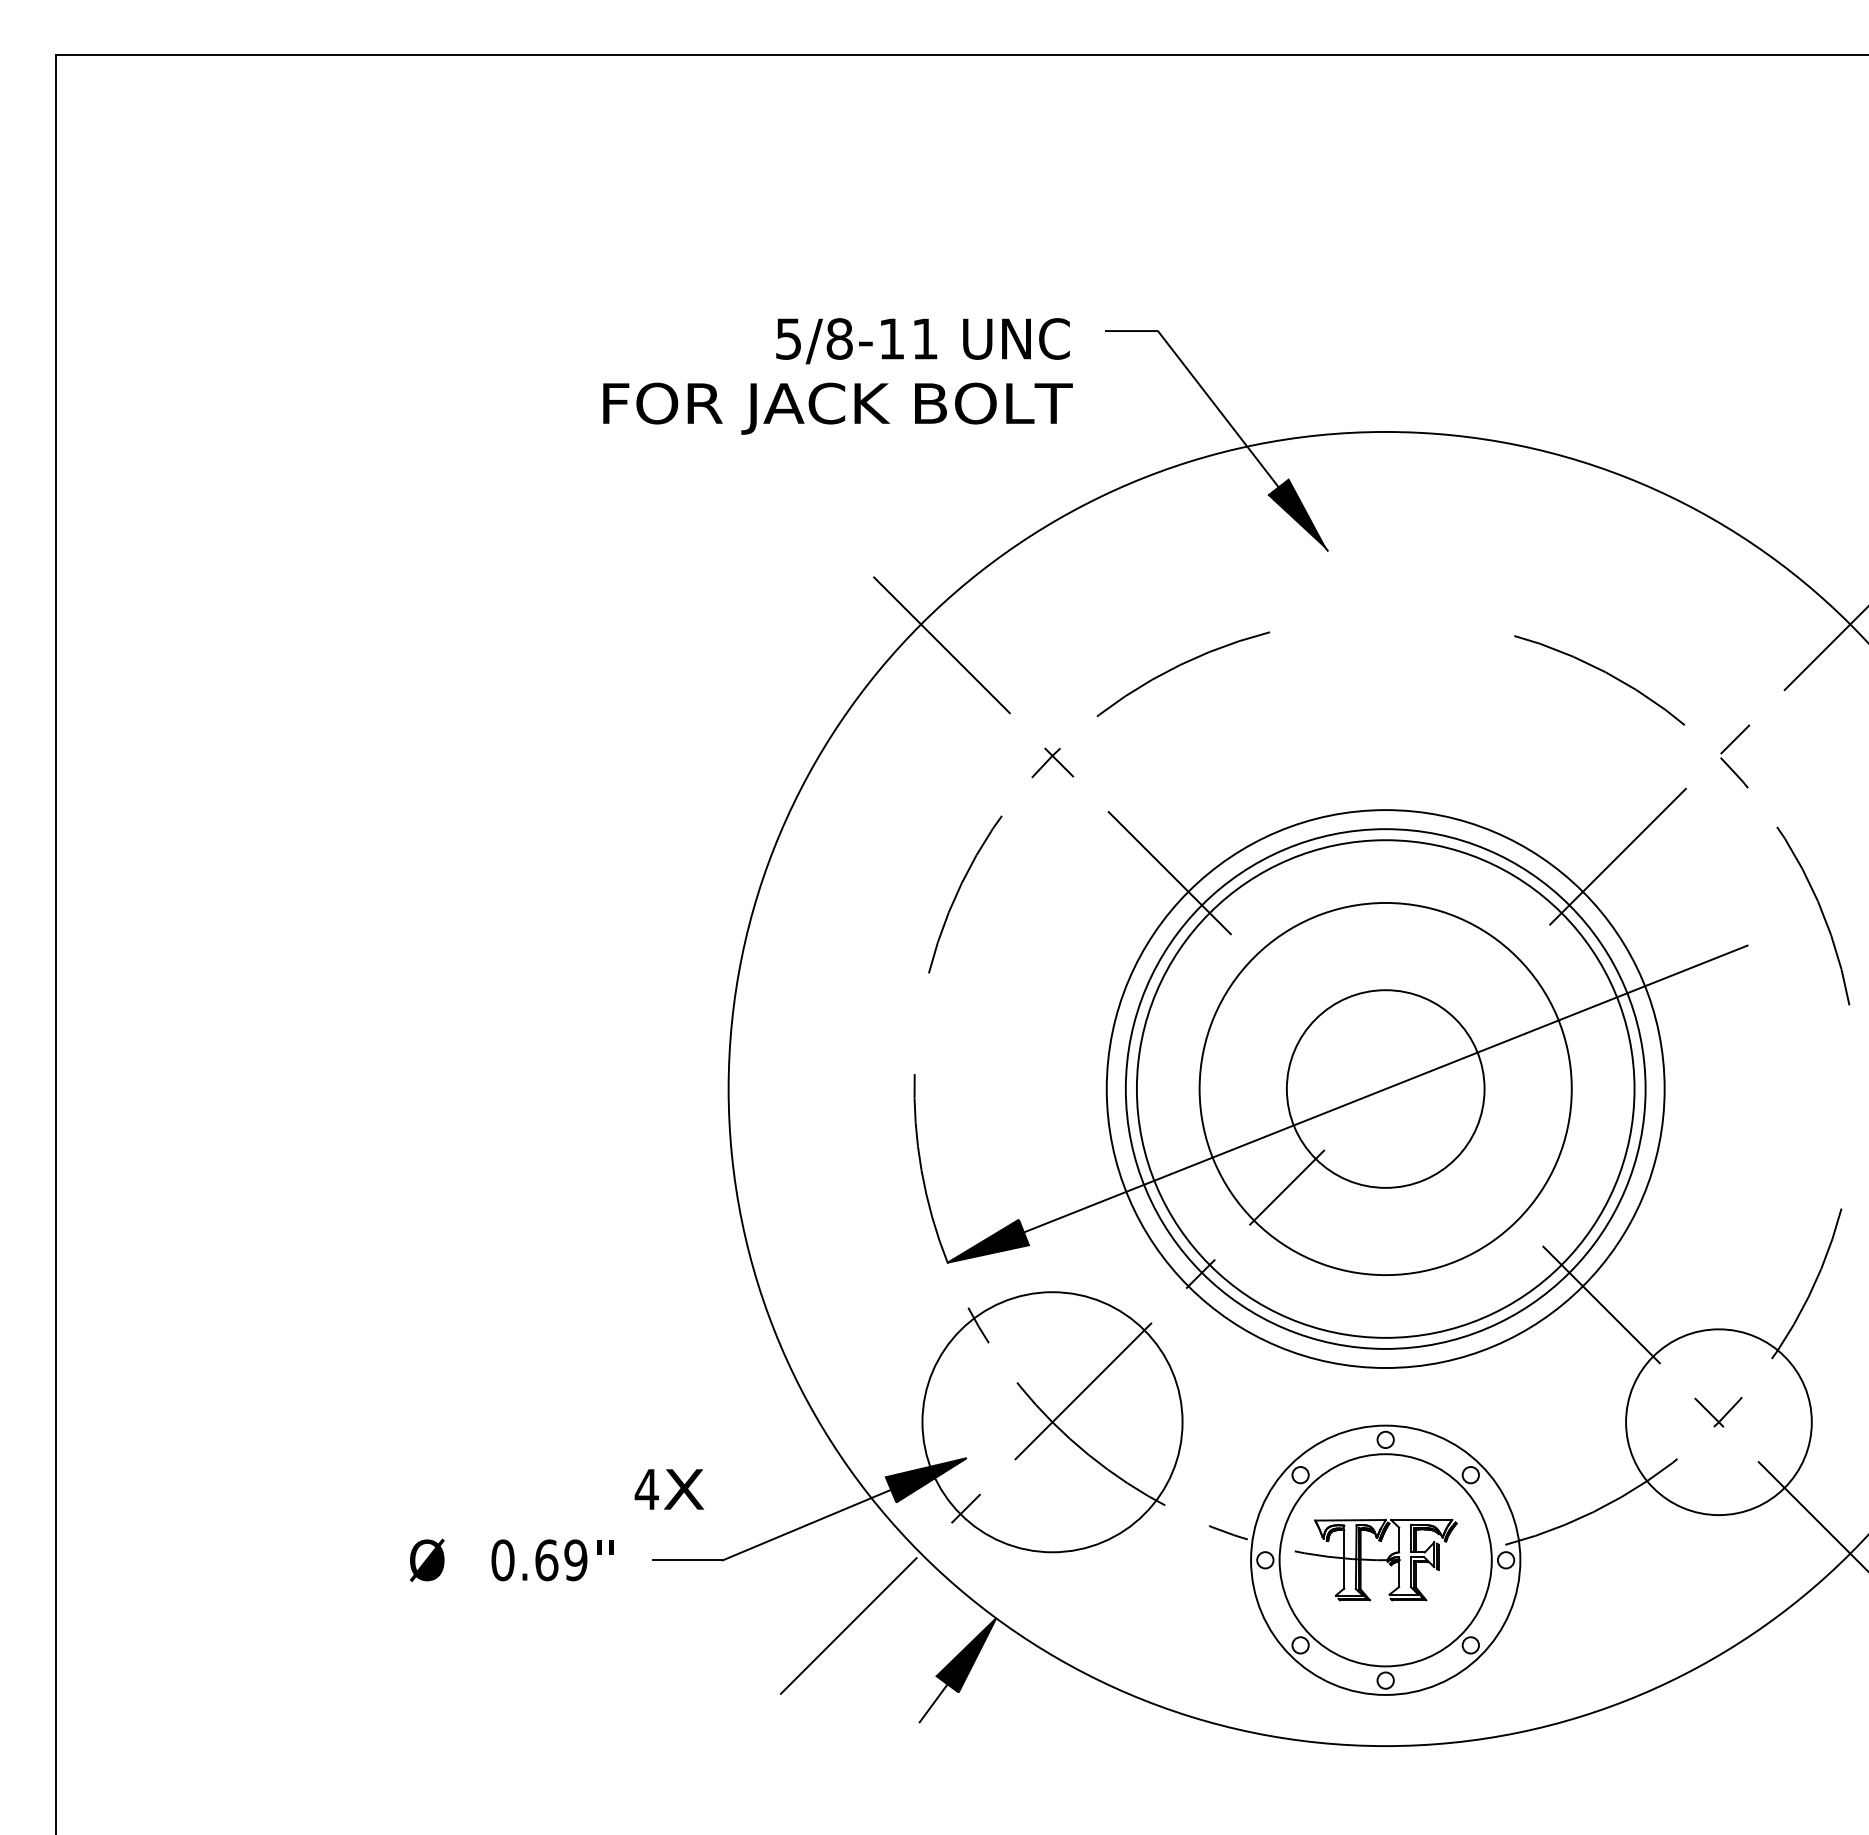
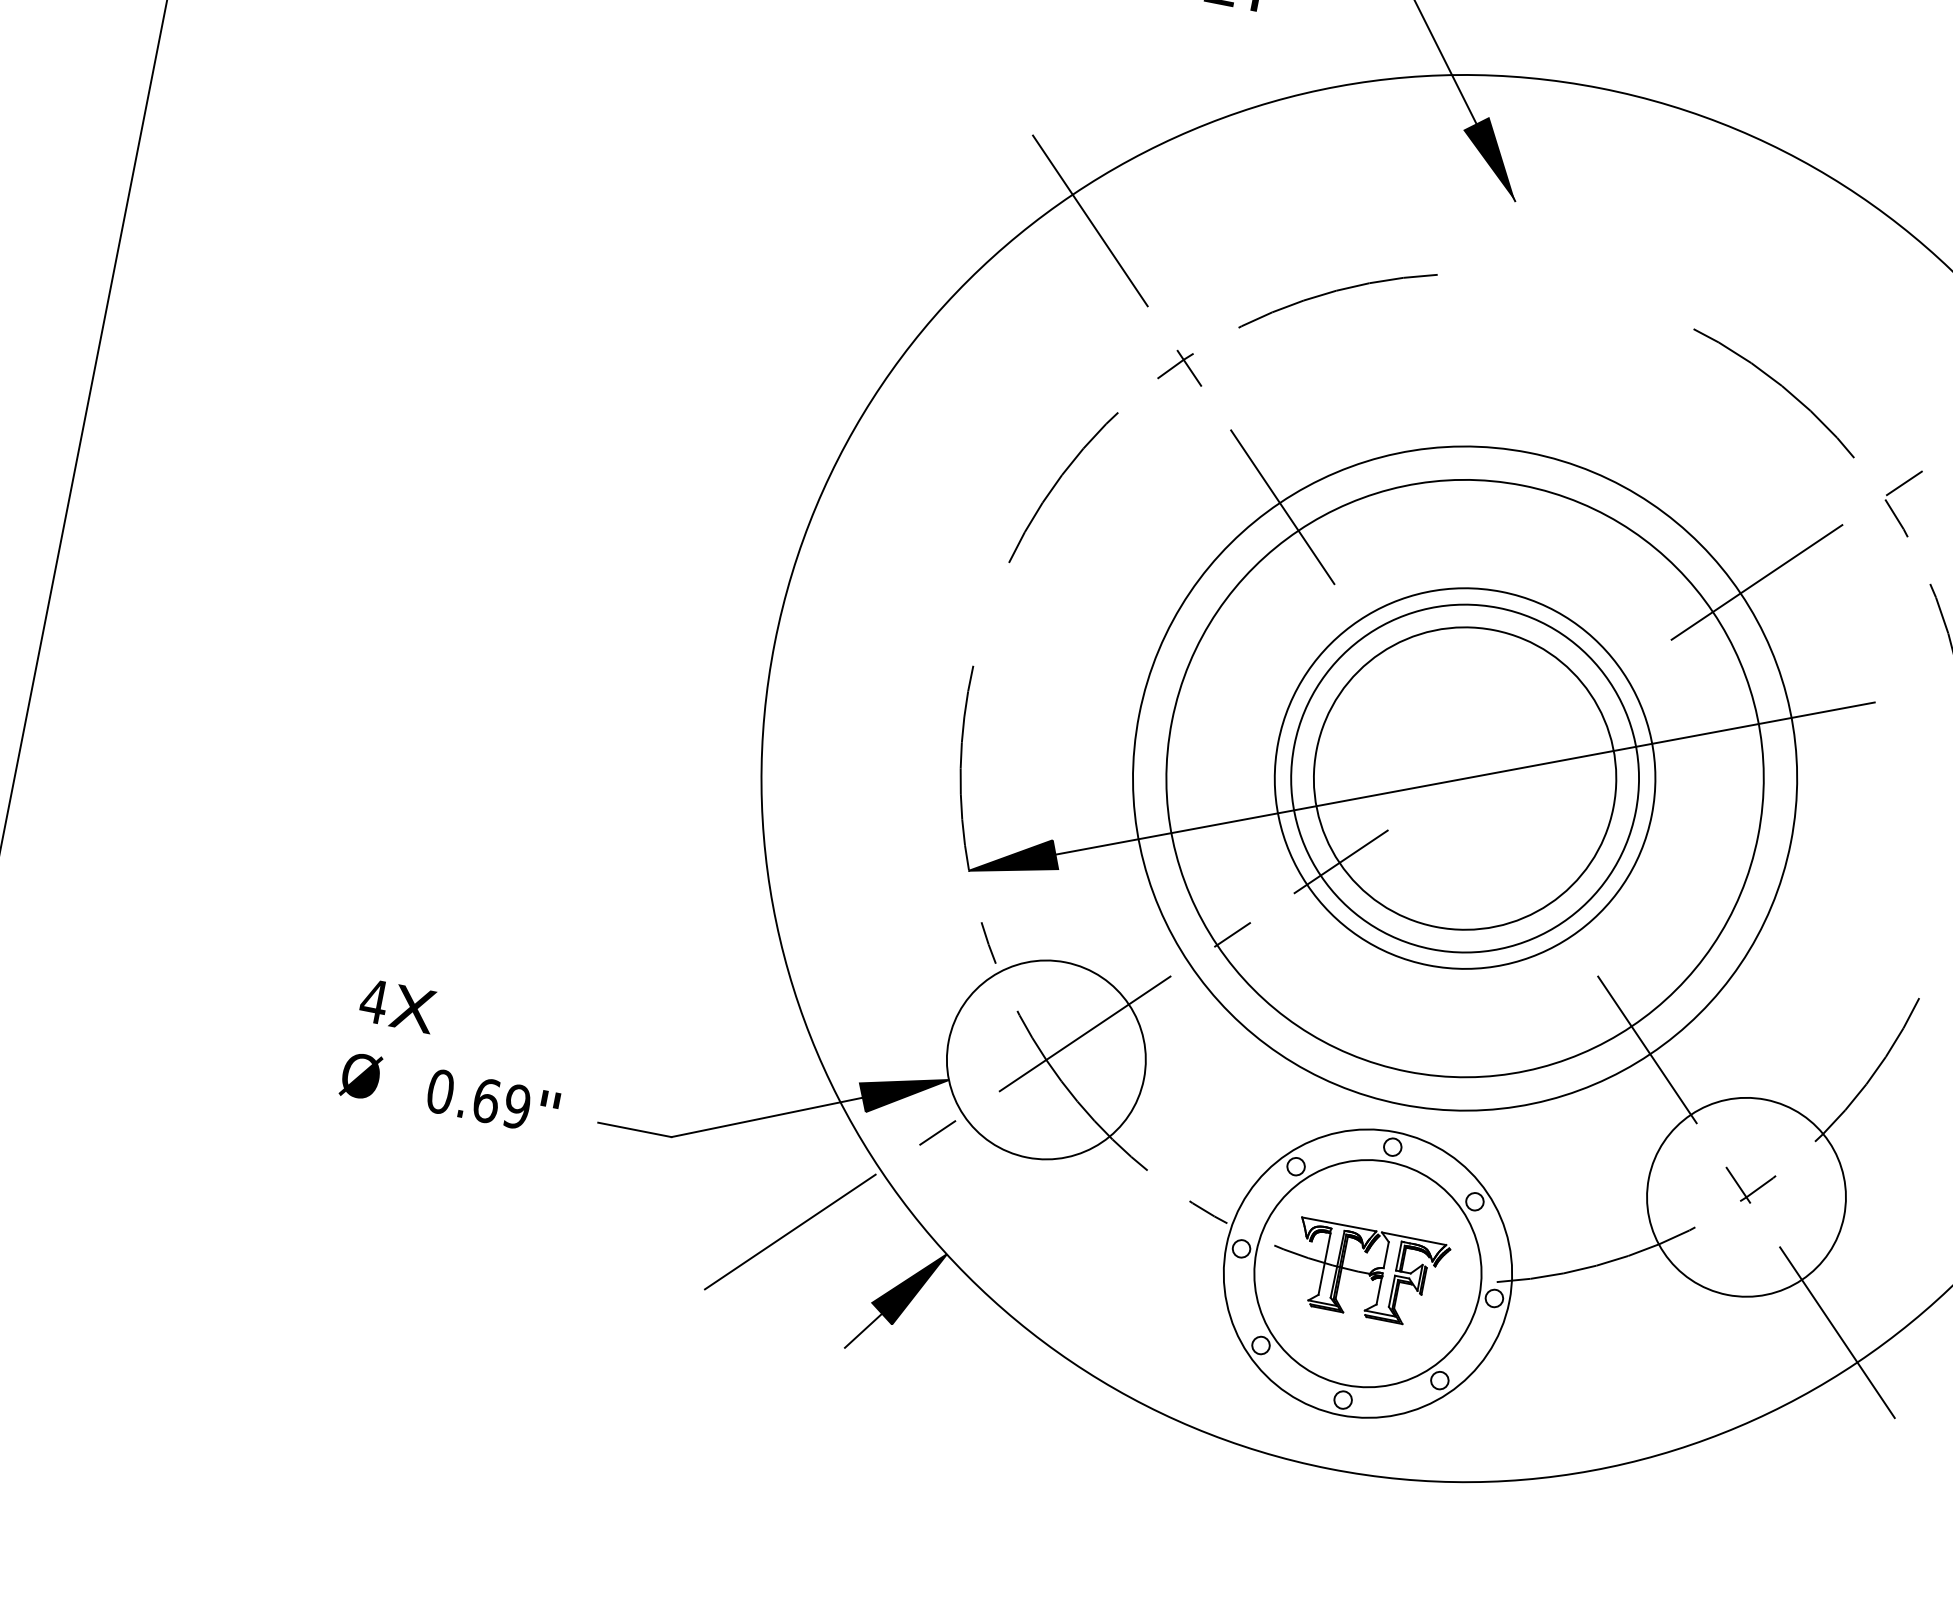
circle: (1385, 1088) -> (1464, 777), size x0.62
circle: (1385, 1088) -> (1464, 777), size x0.71
circle: (1385, 1088) -> (1464, 777), size x1.43
circle: (1385, 1088) -> (1464, 777), size x1.67
circle: (1052, 1422) -> (1046, 1060), size x0.71
text: (669, 1489) -> (397, 1006), moved

